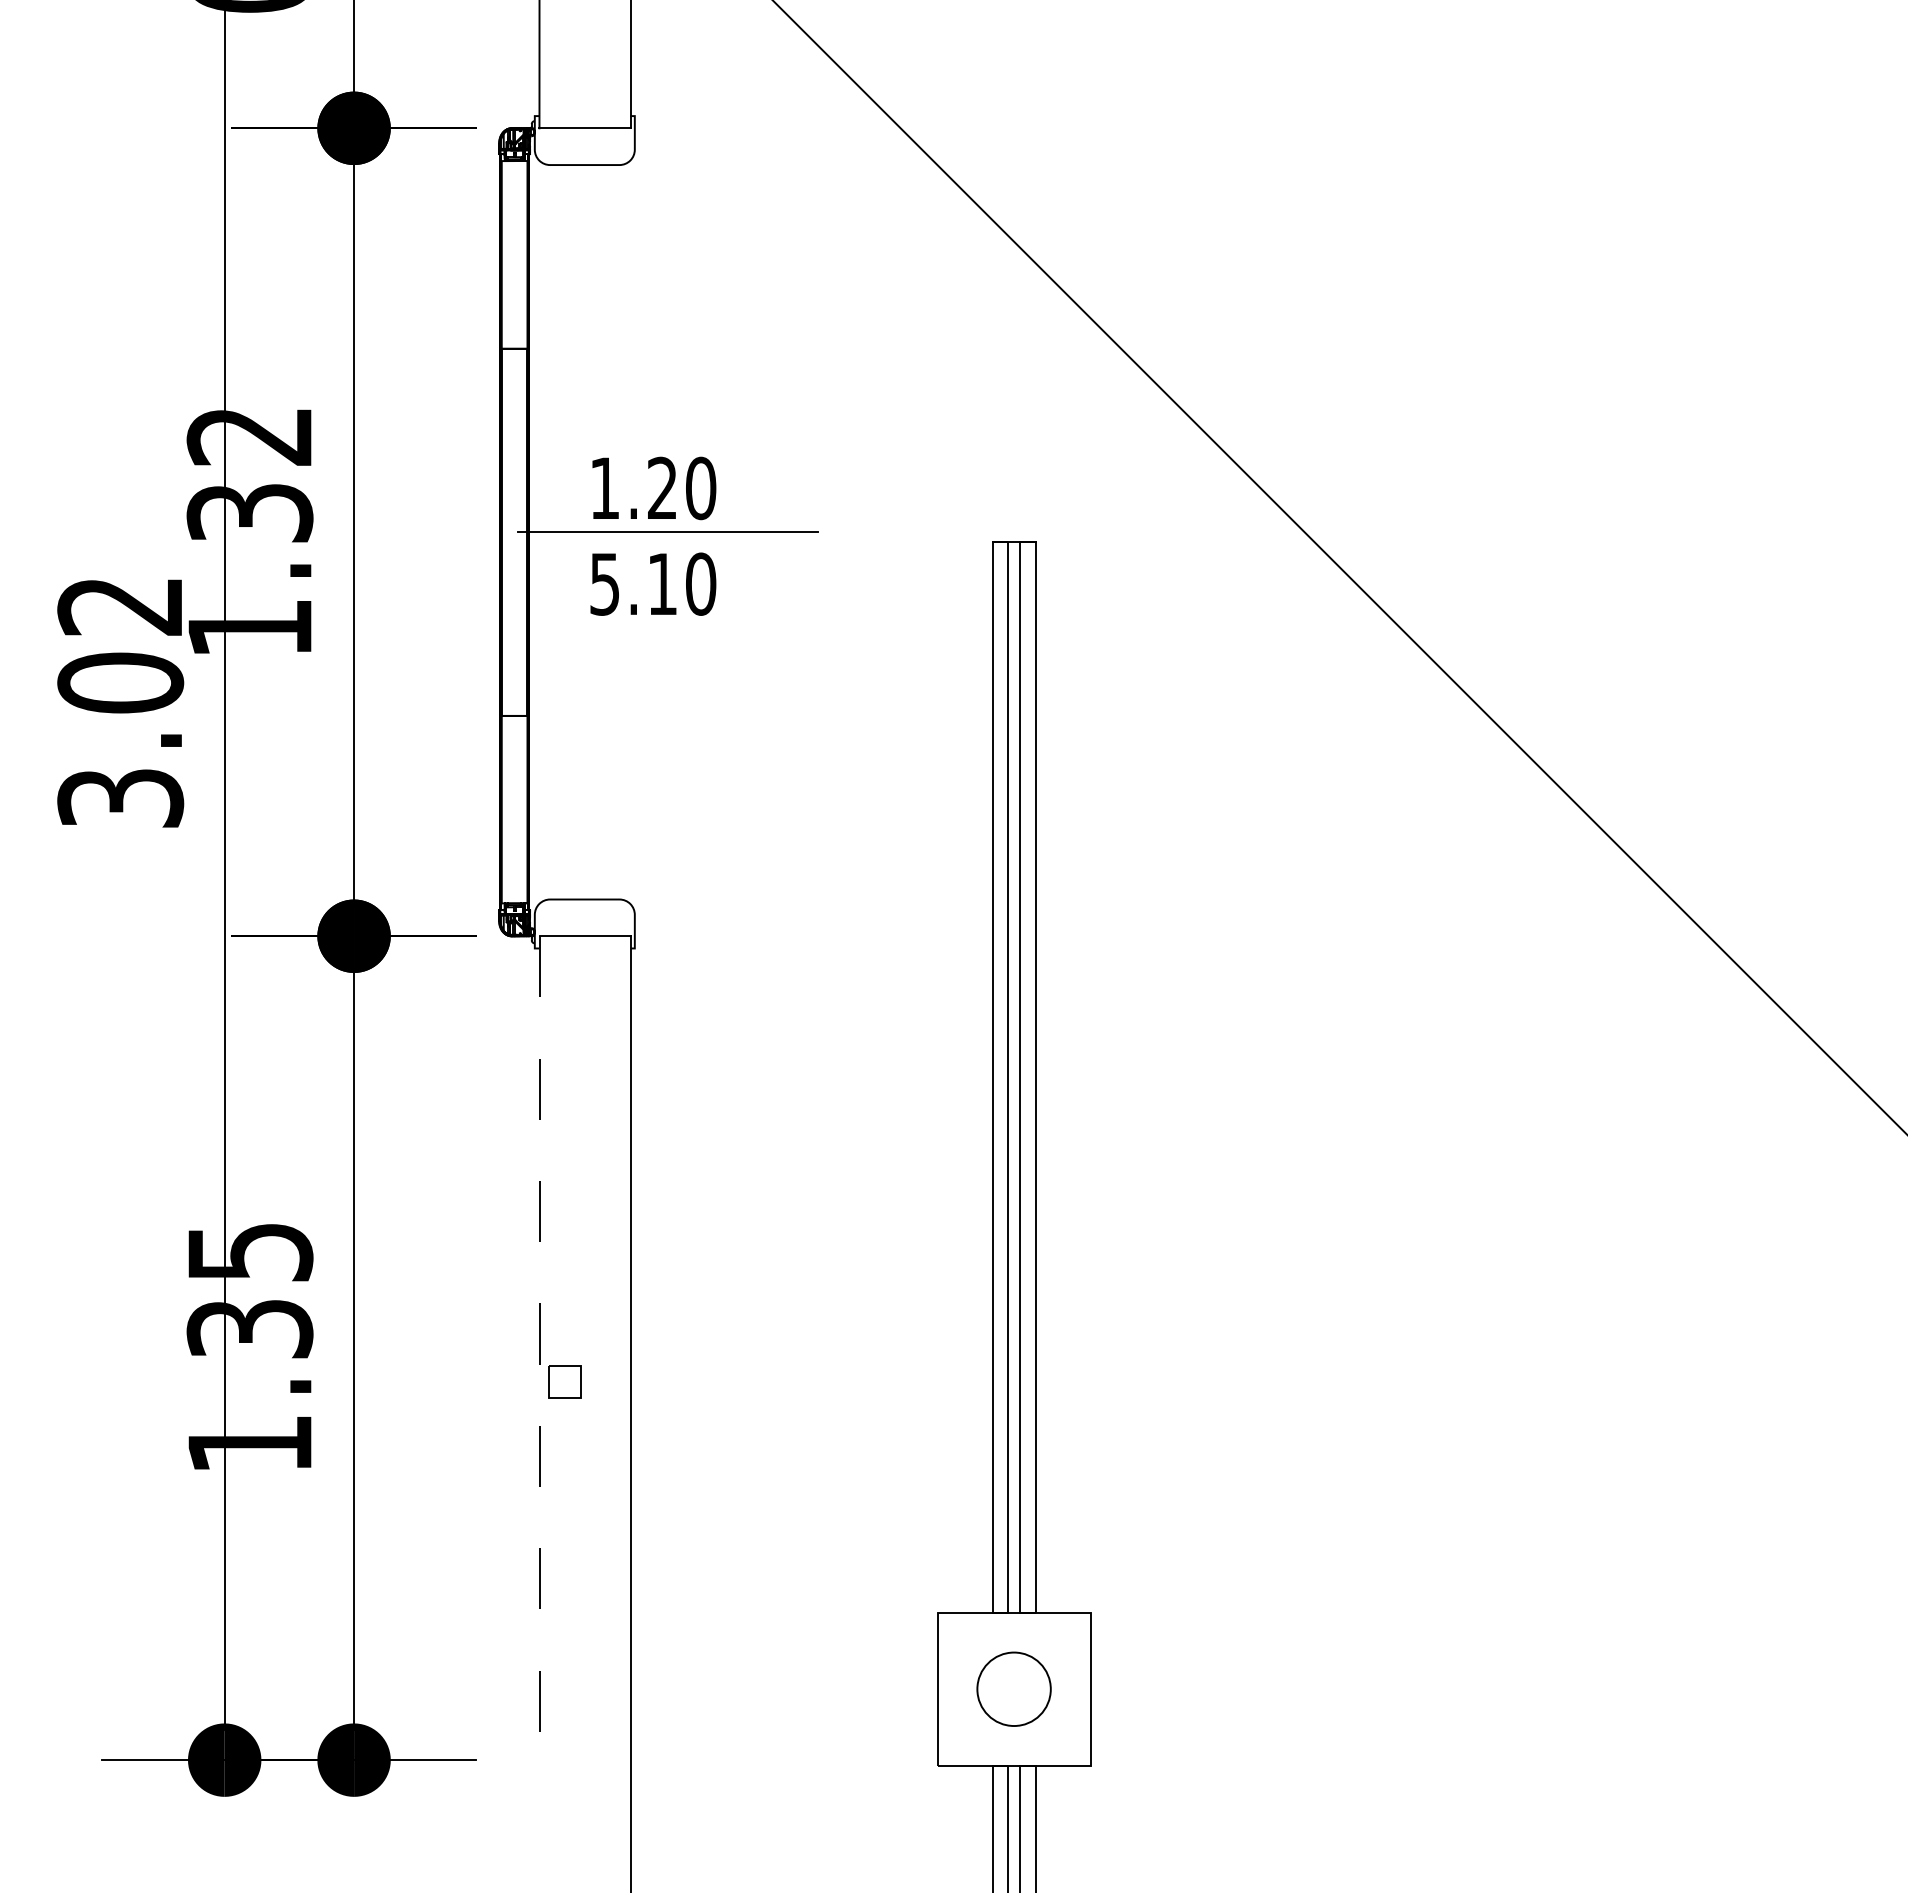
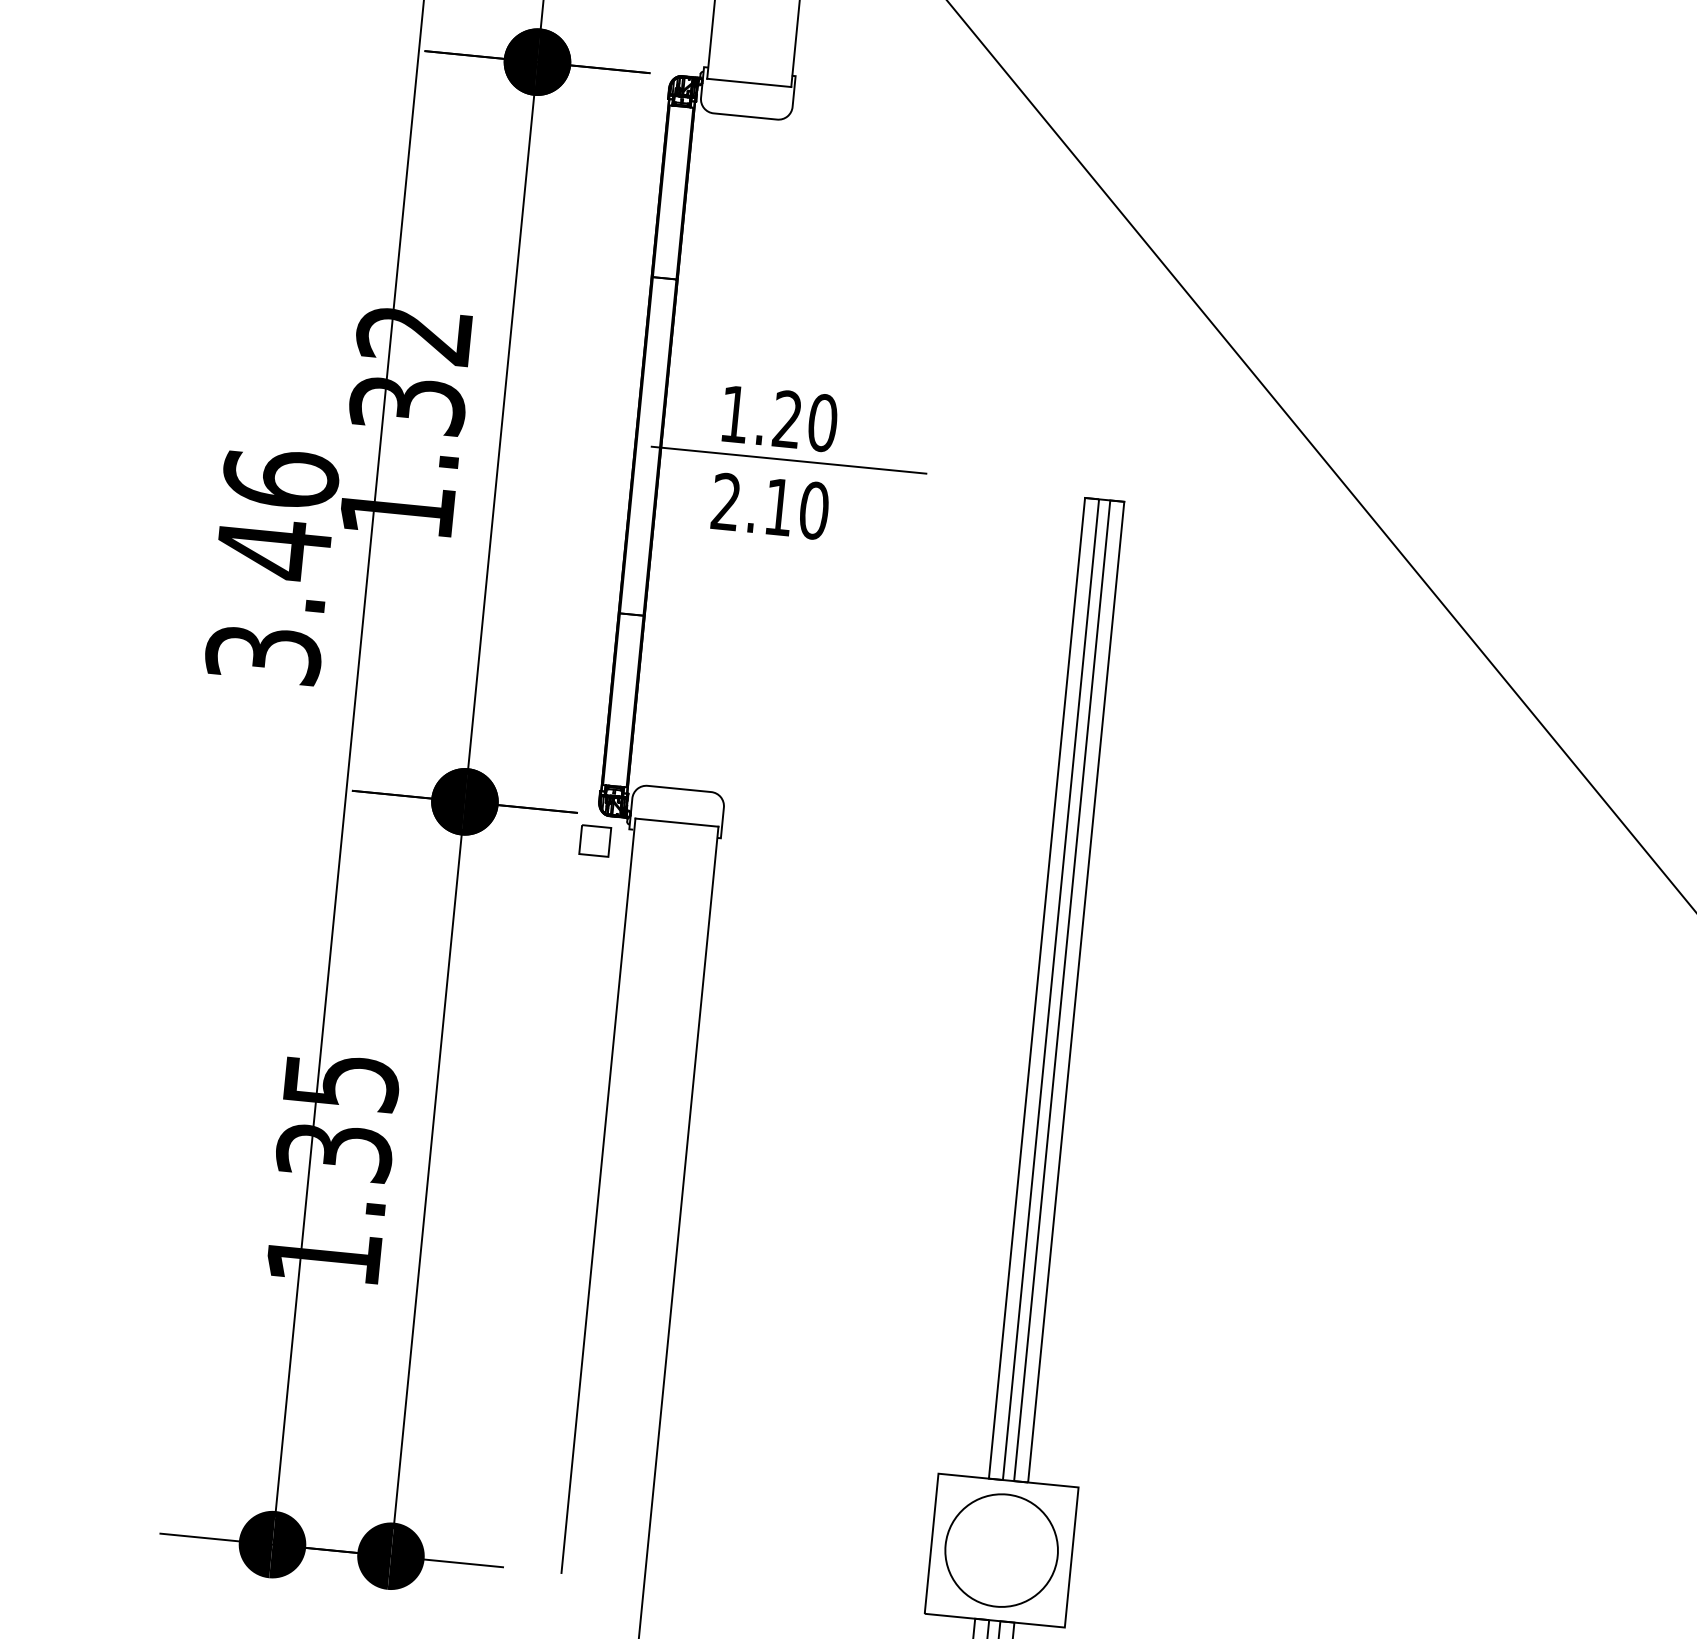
text: (604, 583) -> (725, 501), 5.10 -> 2.10
text: (120, 645) -> (277, 514), 3.02 -> 3.46
line: (540, 1348) -> (598, 1196), dashed -> solid
part: (564, 1381) -> (594, 840), moved
circle: (1013, 1689) -> (1001, 1550), size x1.67

